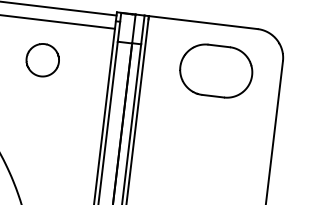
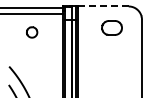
line: (203, 22) -> (103, 6), solid -> dashed
part: (41, 60) -> (31, 32), size x0.7
part: (215, 69) -> (111, 27), size x0.6

